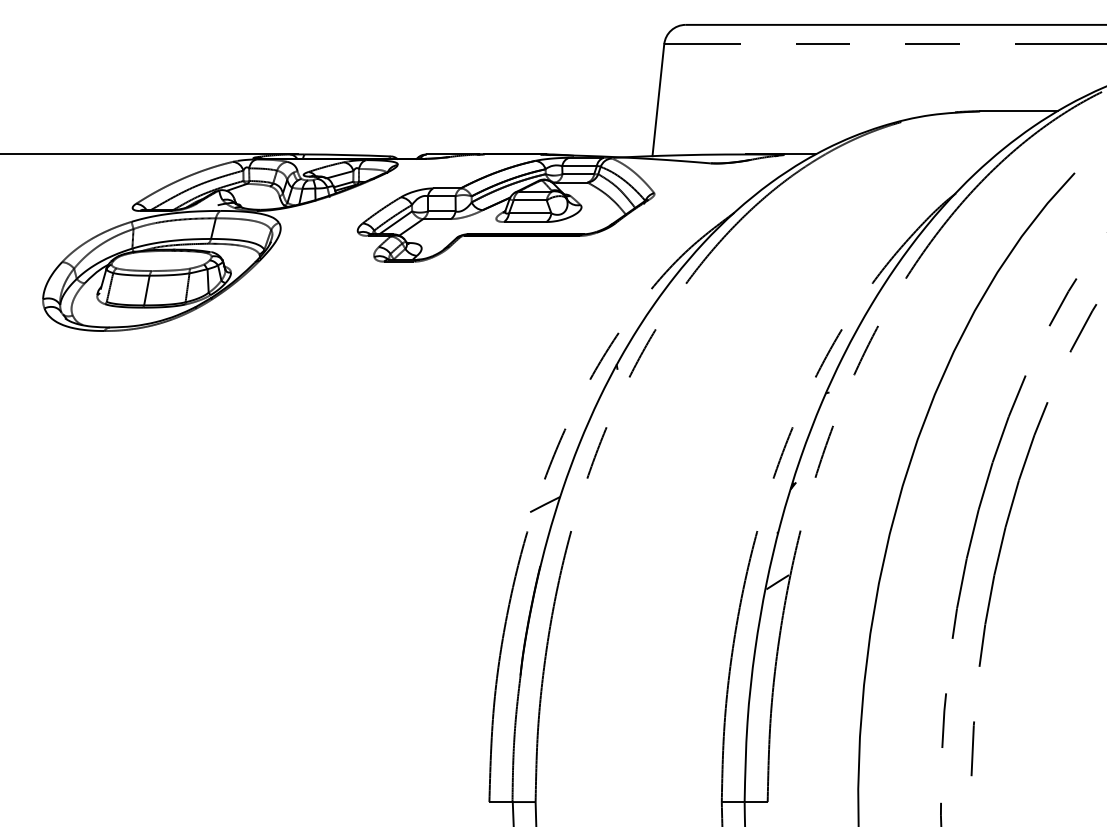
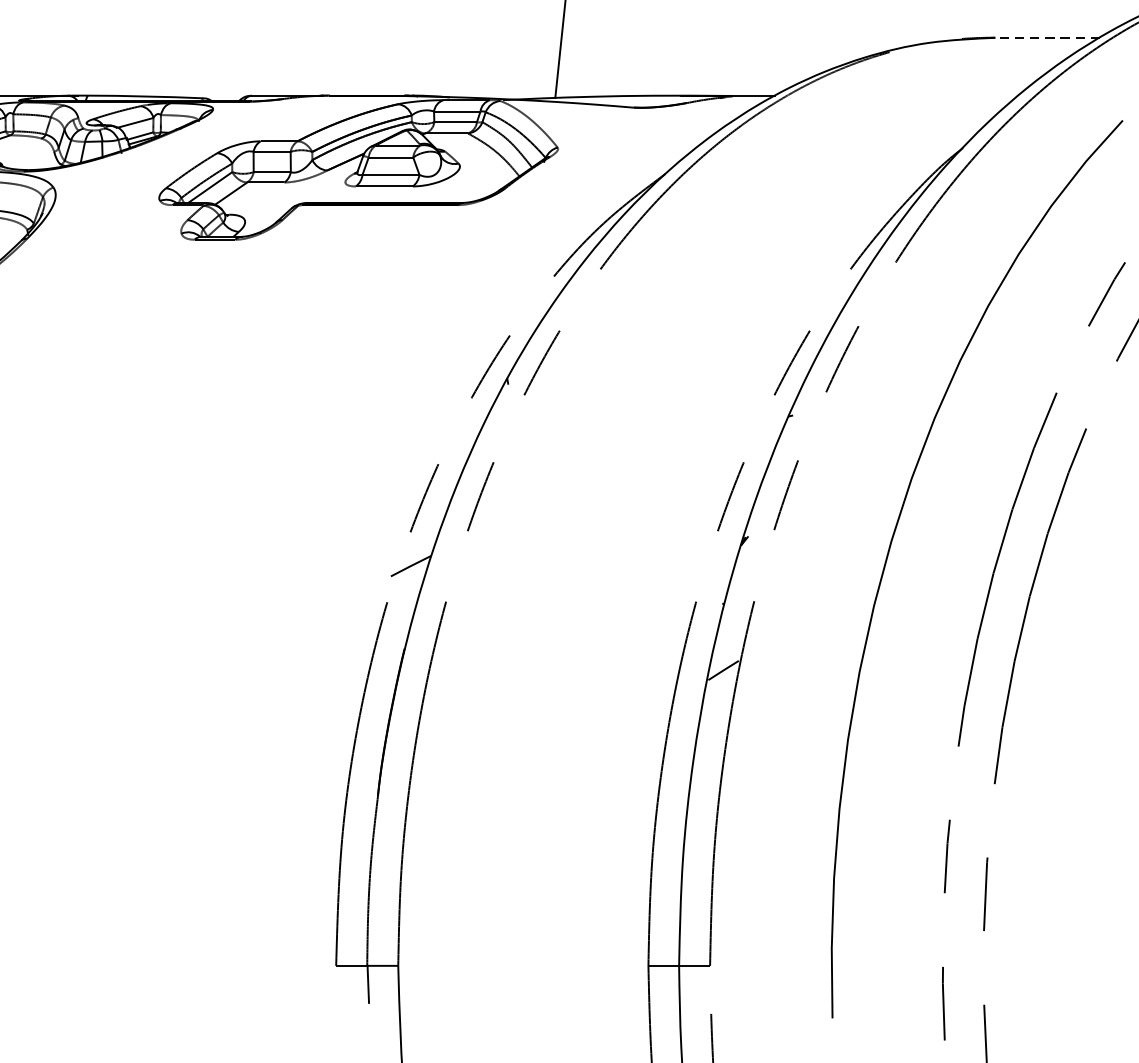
line: (1018, 111) -> (1047, 37), solid -> dashed

